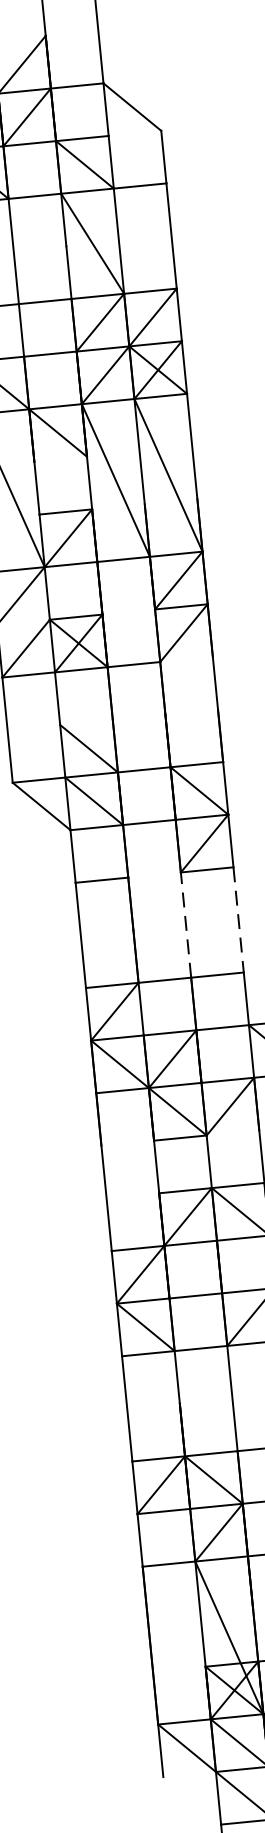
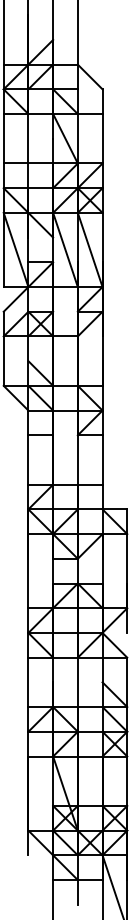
line: (238, 918) -> (102, 459), dashed -> solid
line: (185, 924) -> (77, 459), dashed -> solid

